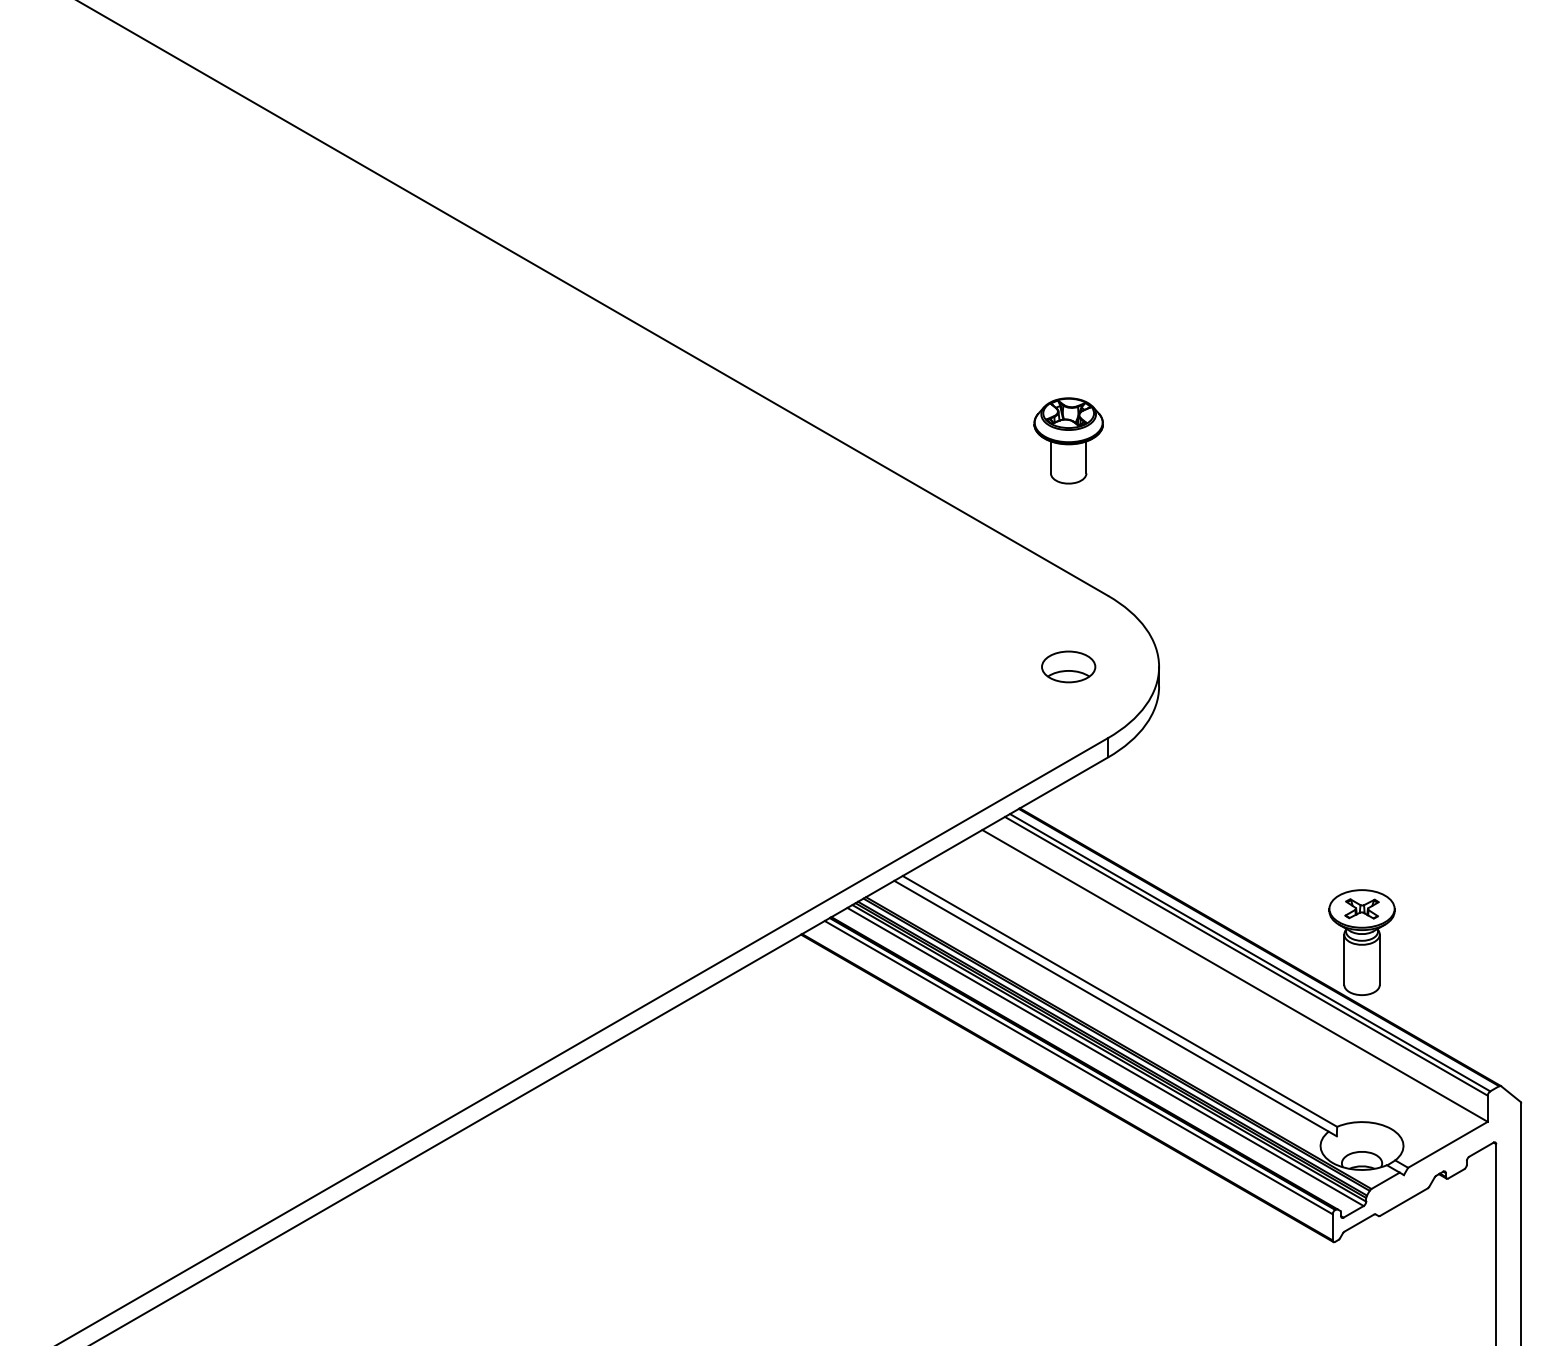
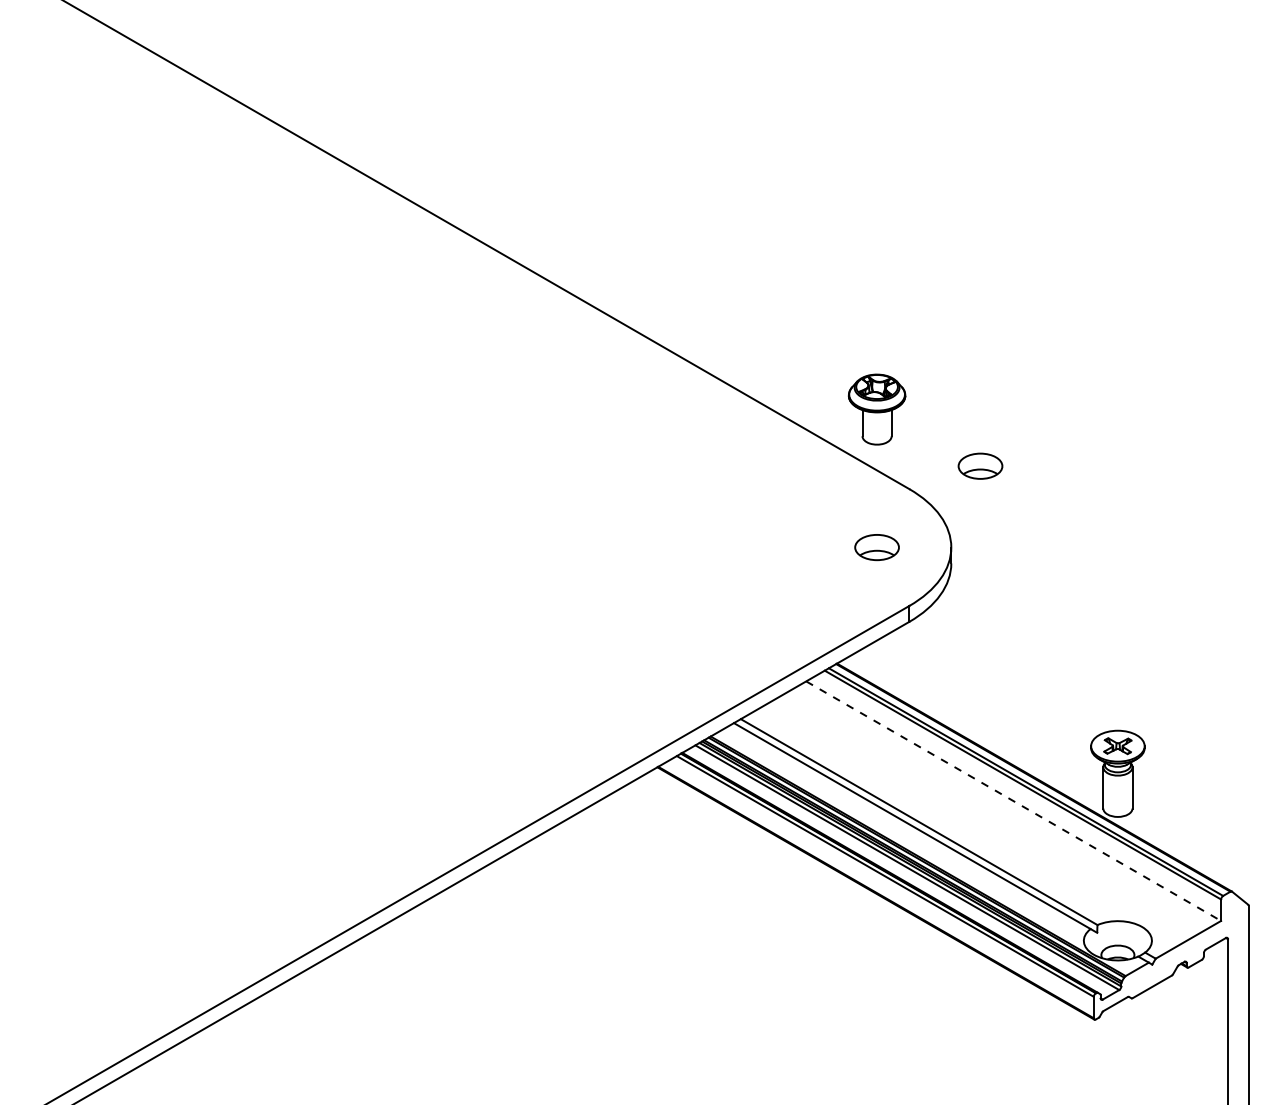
part: (1068, 440) -> (876, 409), moved
part: (1194, 567) -> (980, 465), added
line: (1235, 975) -> (1014, 800), solid -> dashed

